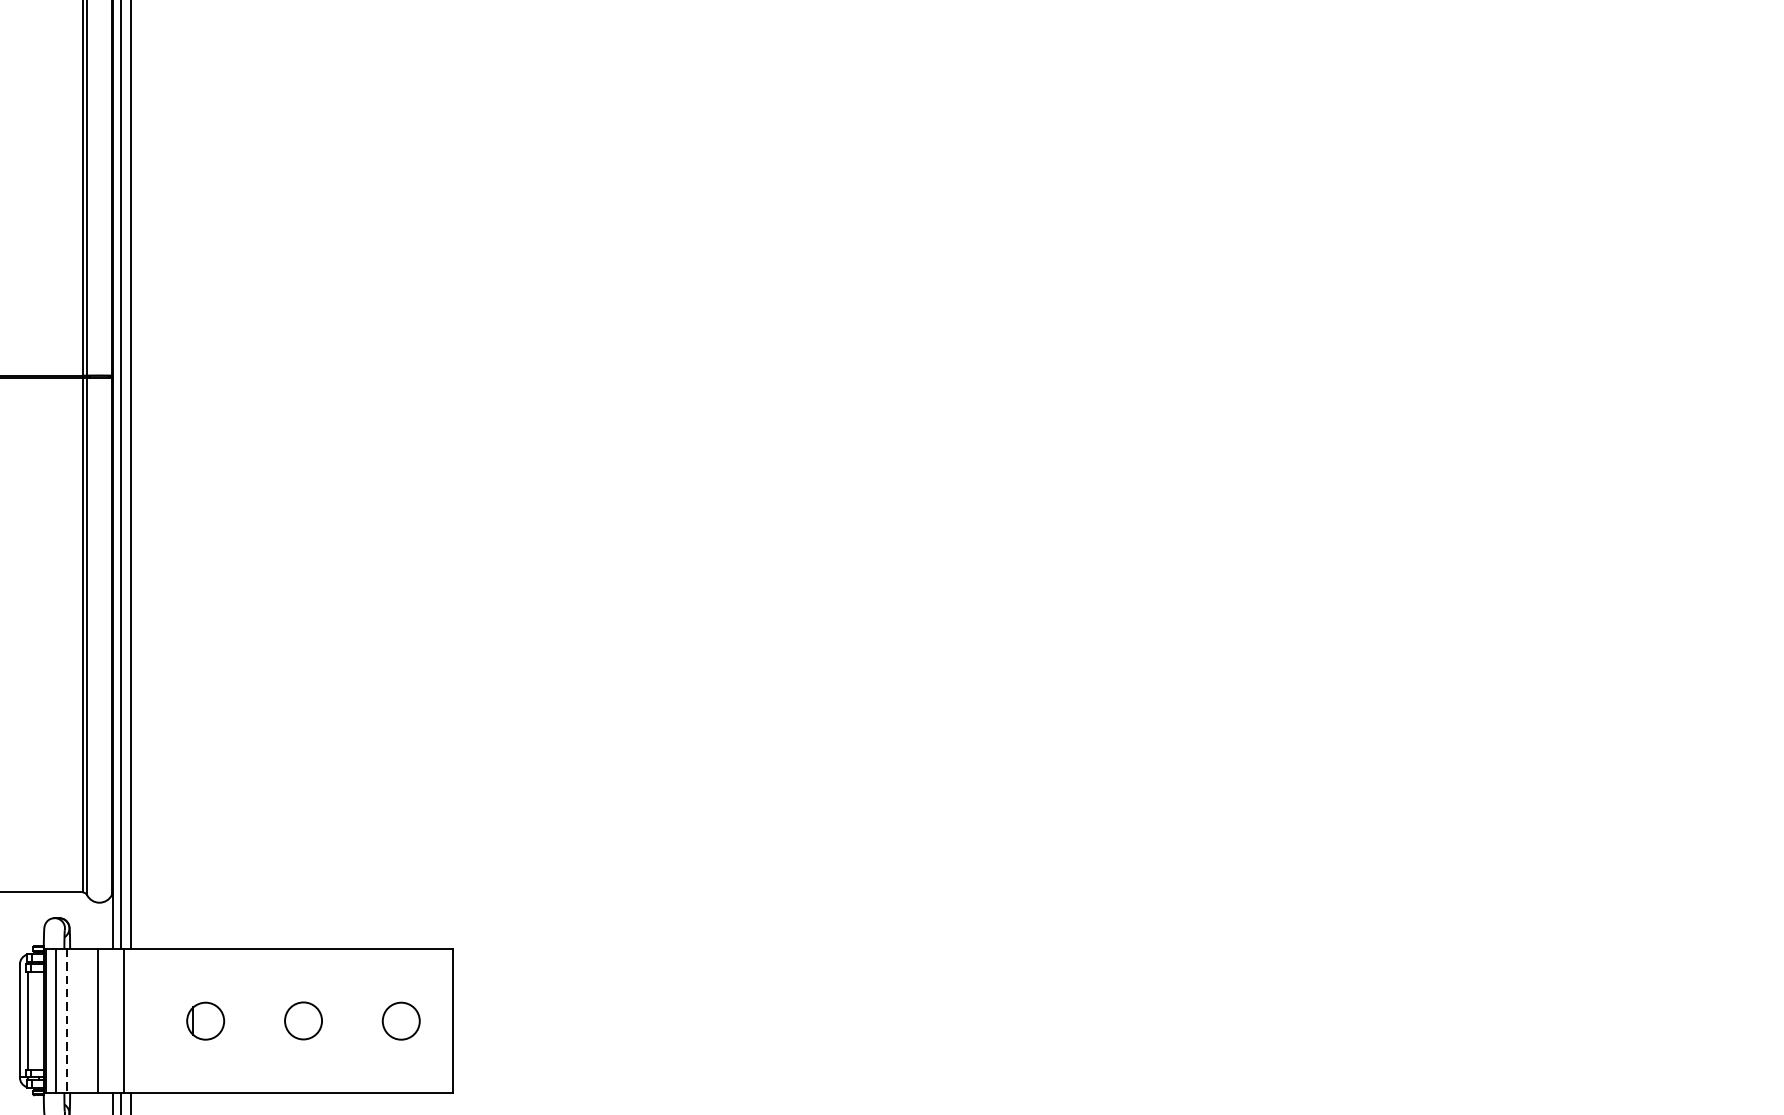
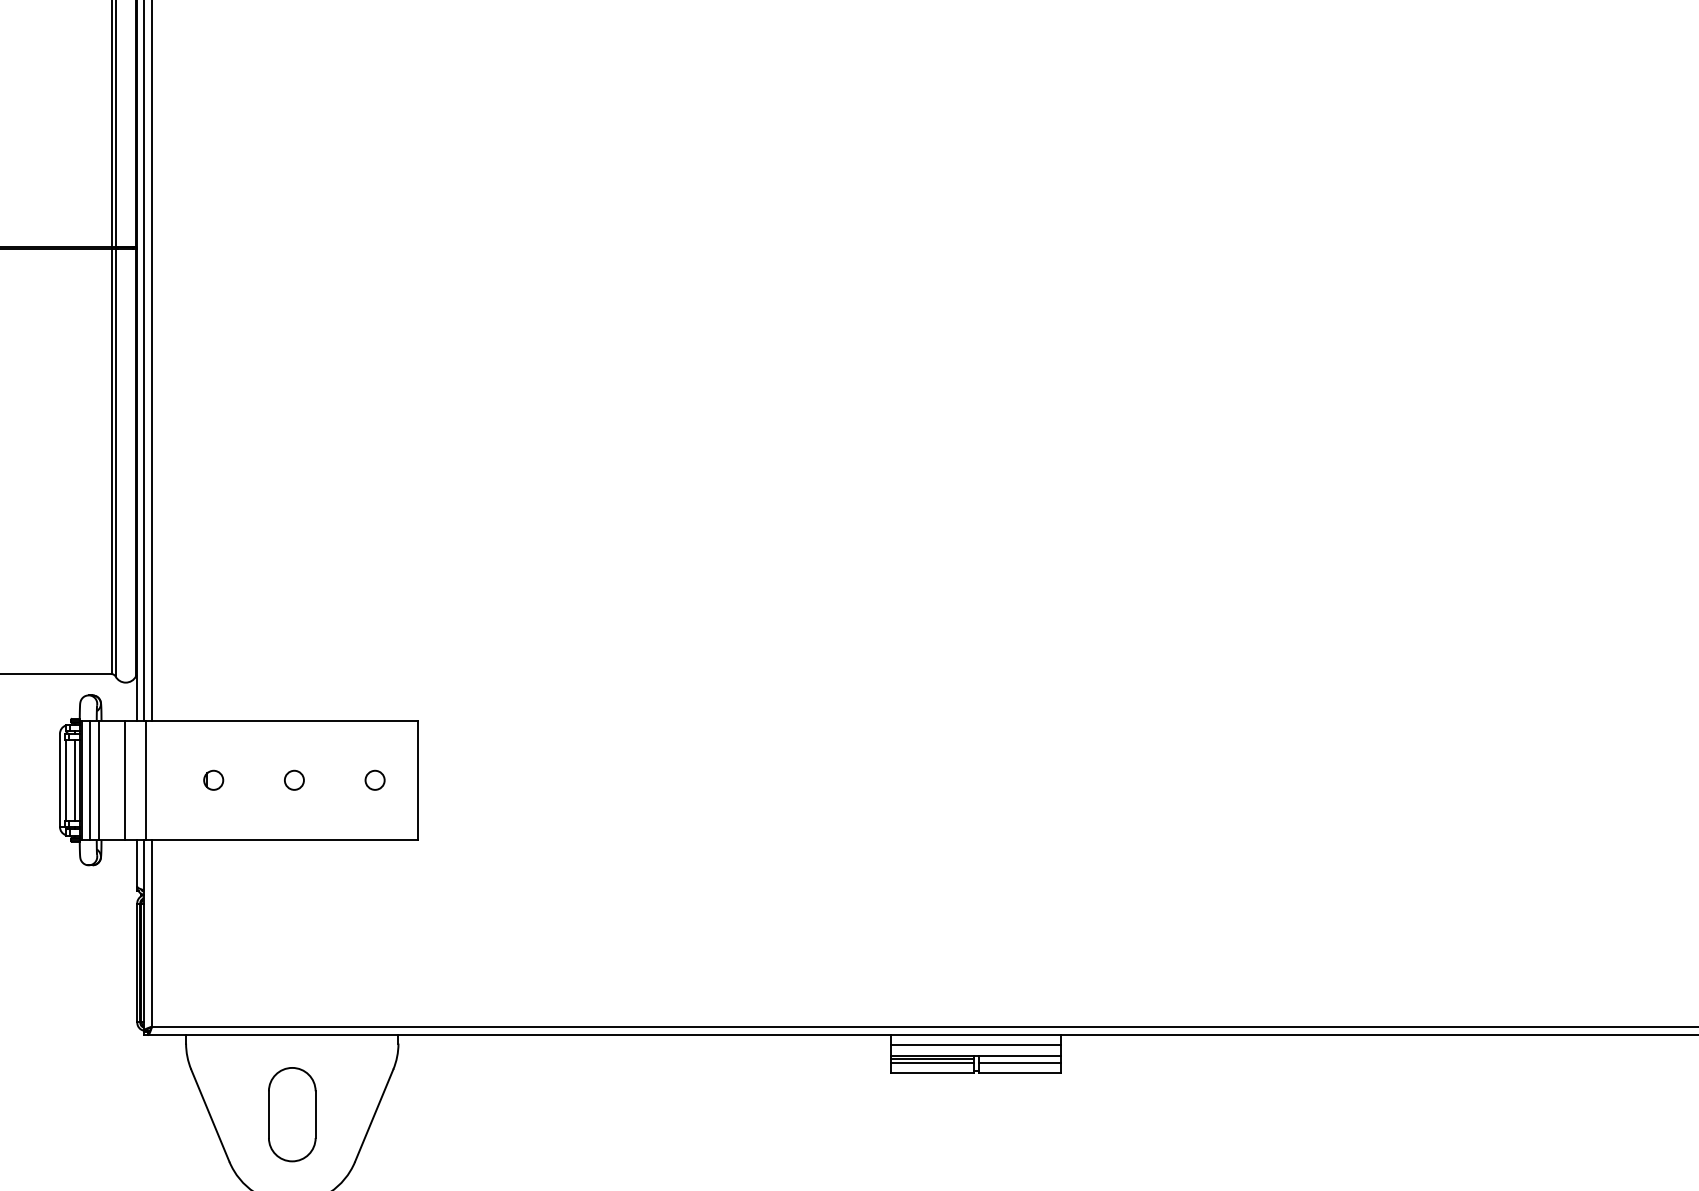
line: (38, 1019) -> (75, 779), added
part: (205, 1019) -> (213, 779), size x0.62
circle: (302, 1019) -> (293, 779), size x0.62
circle: (400, 1019) -> (374, 779), size x0.62
line: (67, 1021) -> (99, 780), dashed -> solid

